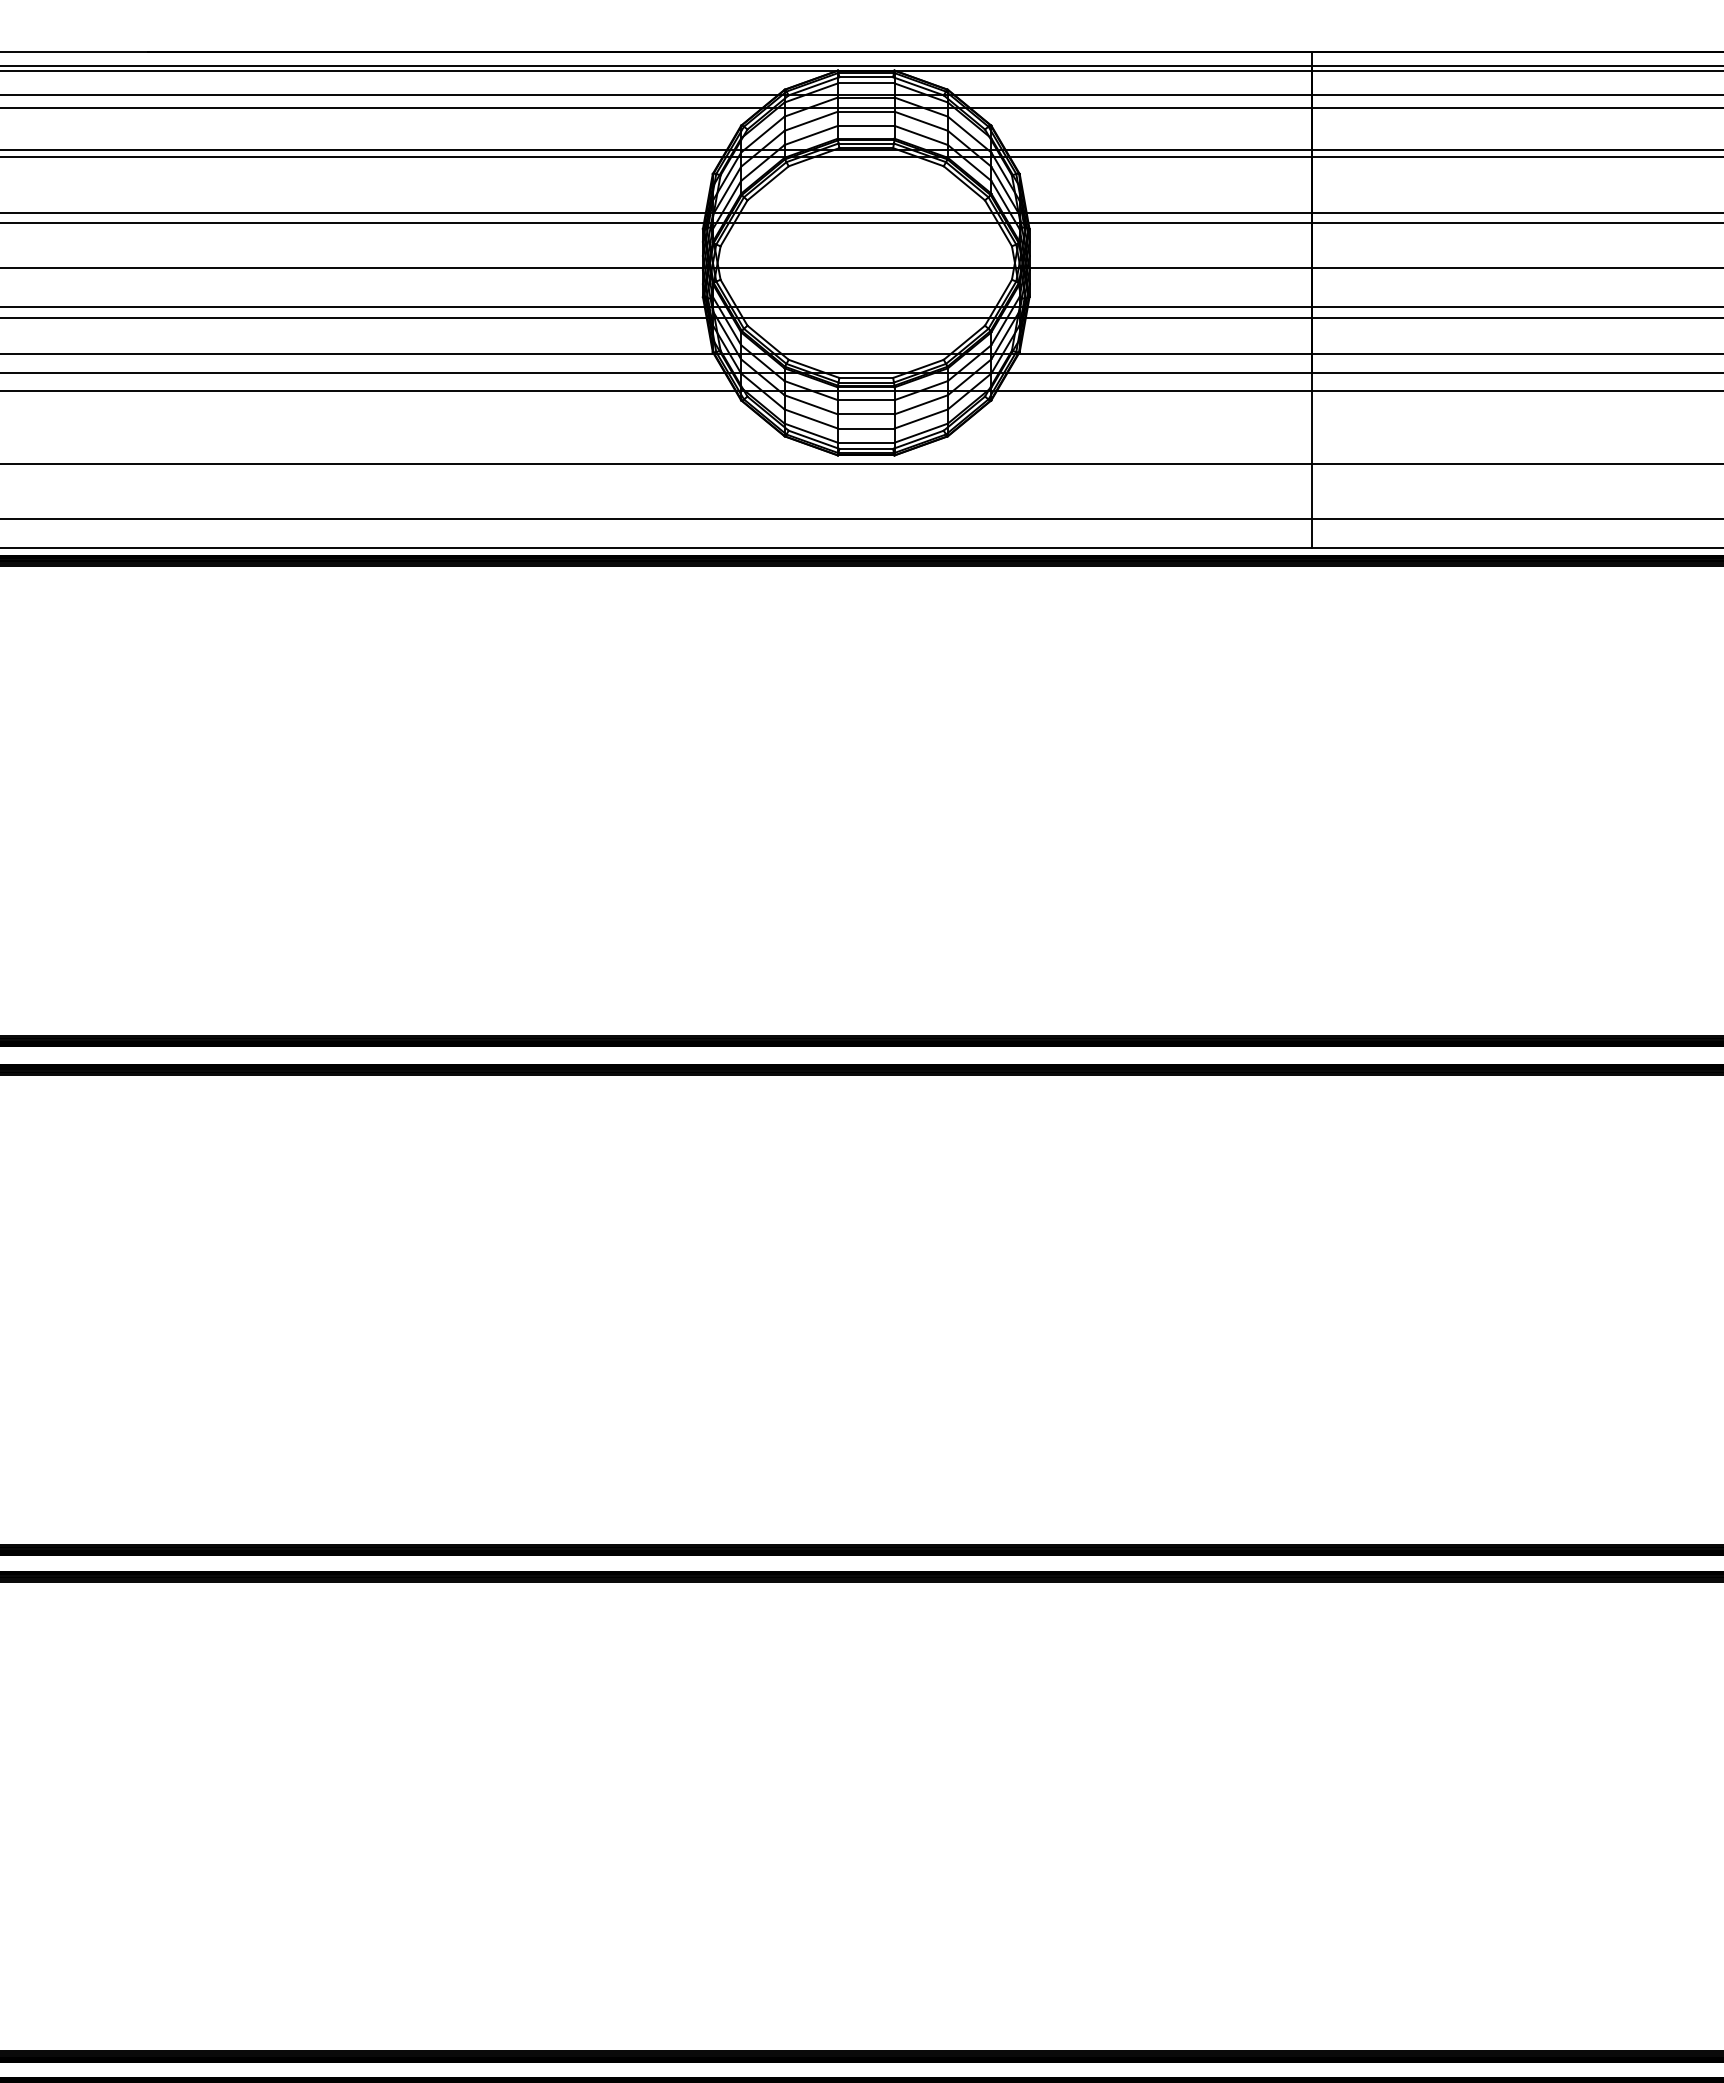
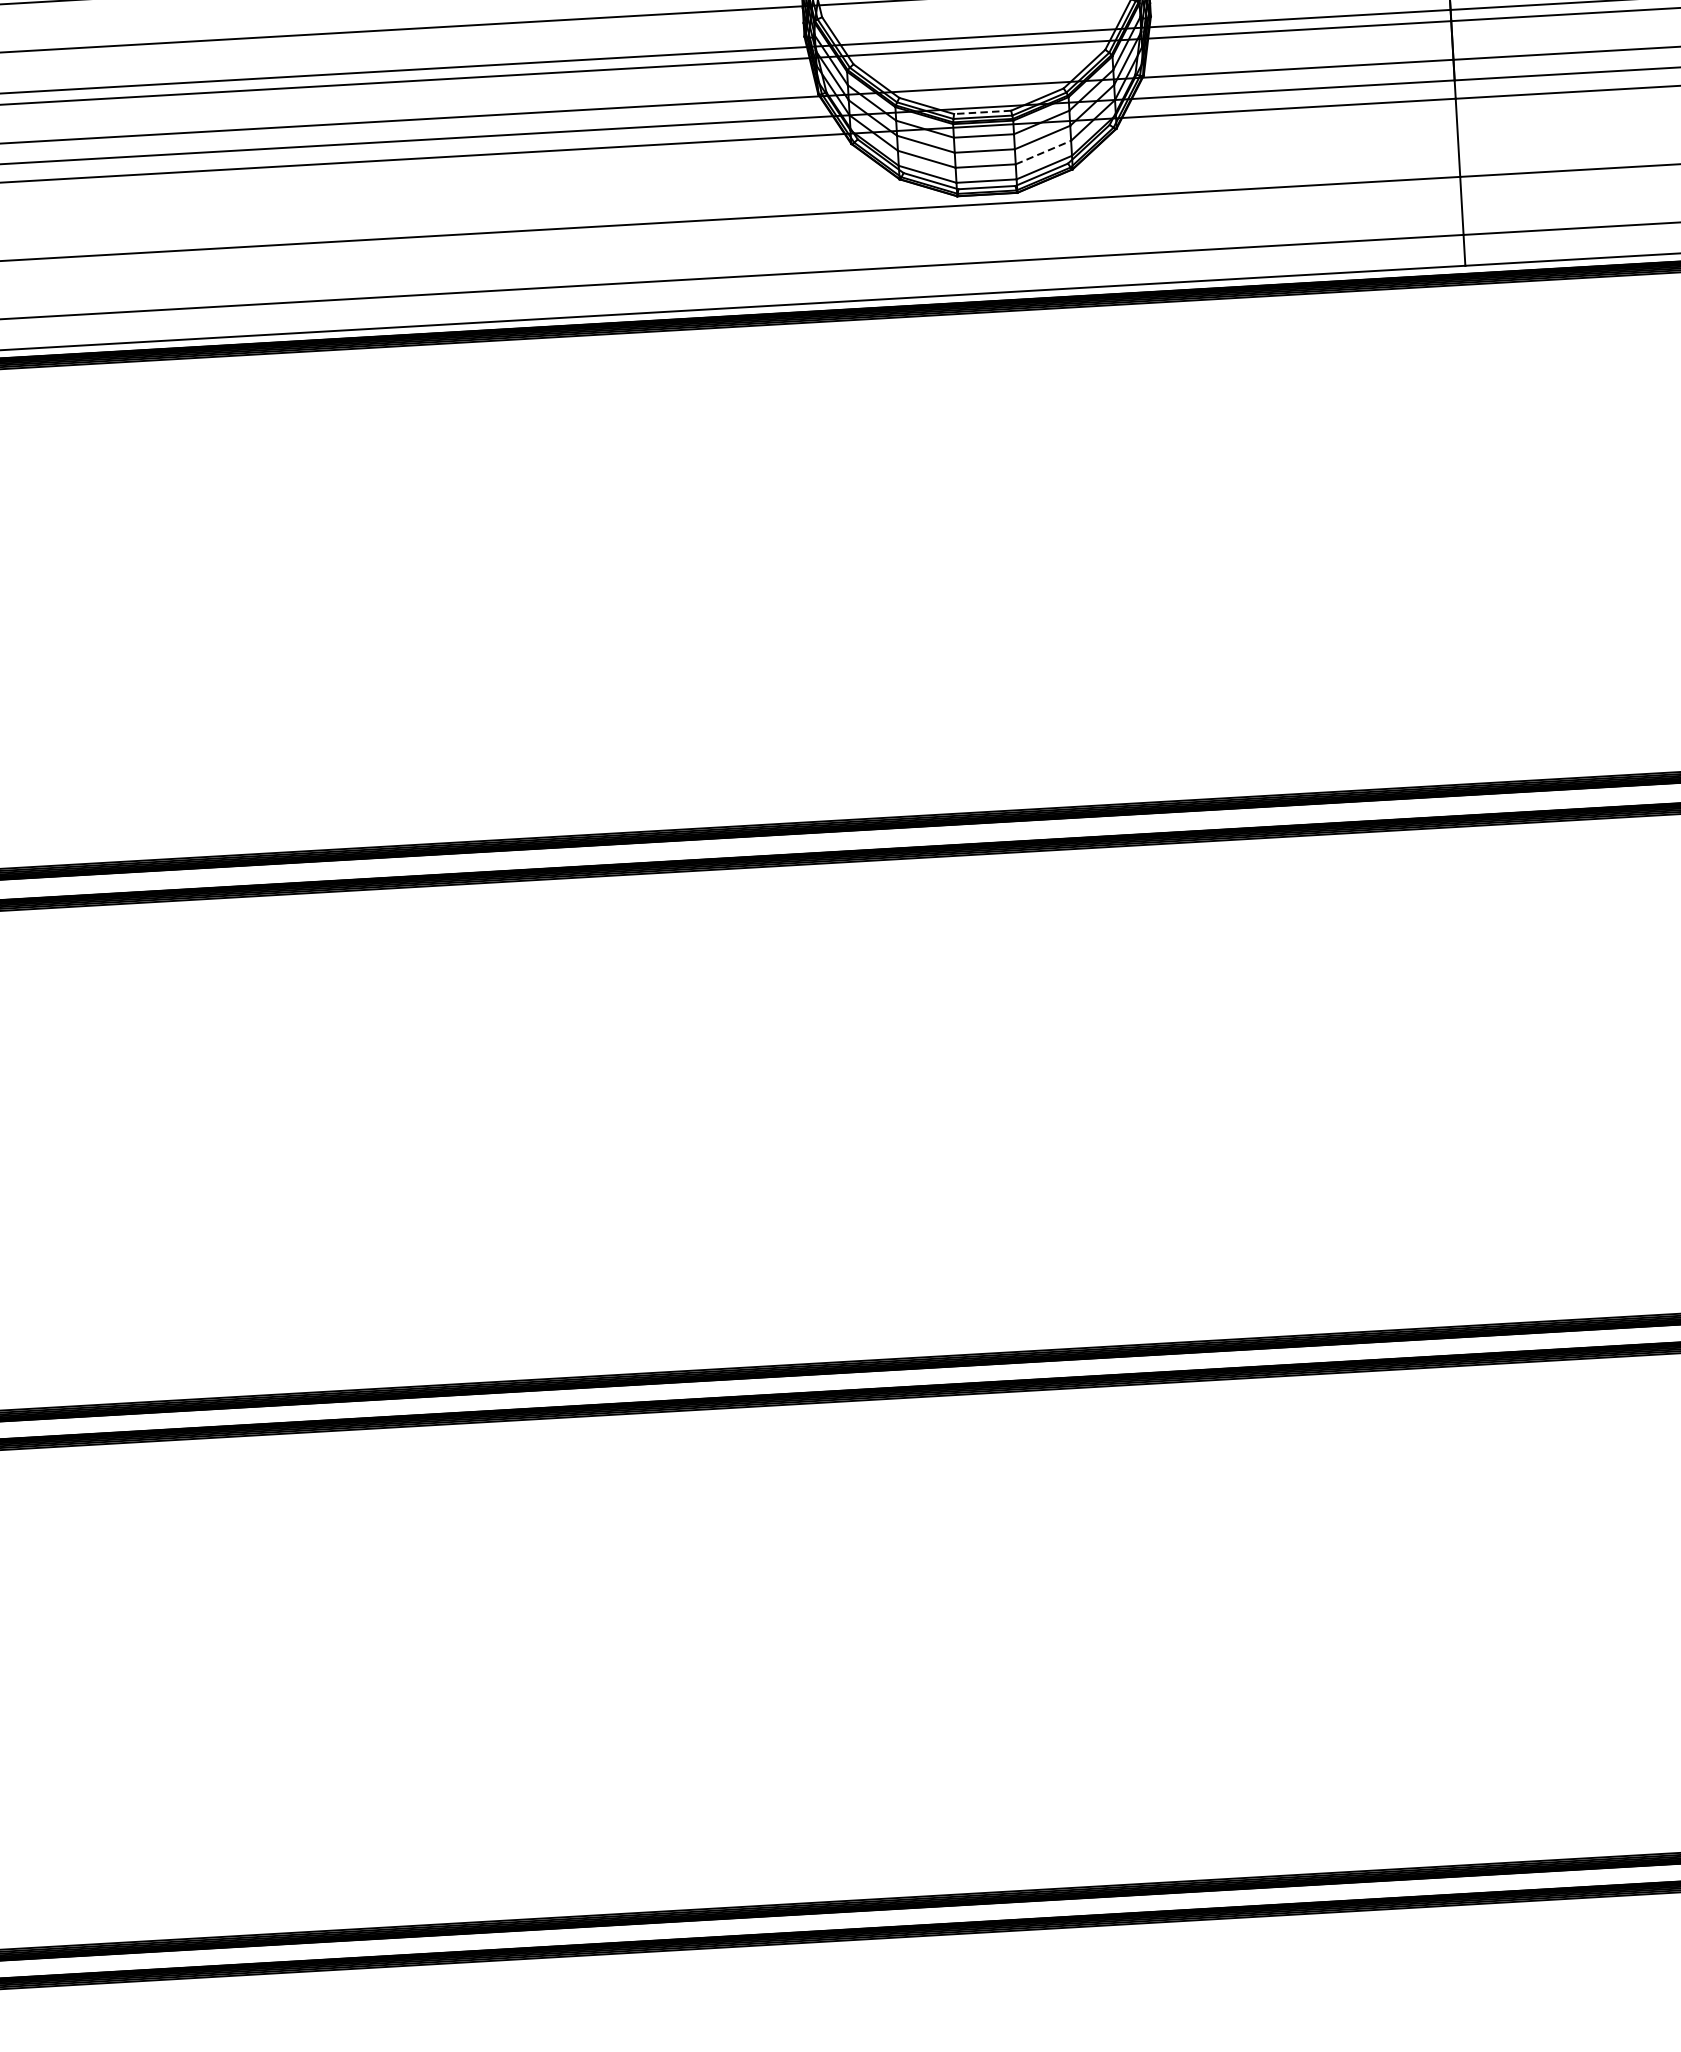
line: (866, 377) -> (982, 111), solid -> dashed
line: (921, 418) -> (1043, 152), solid -> dashed

